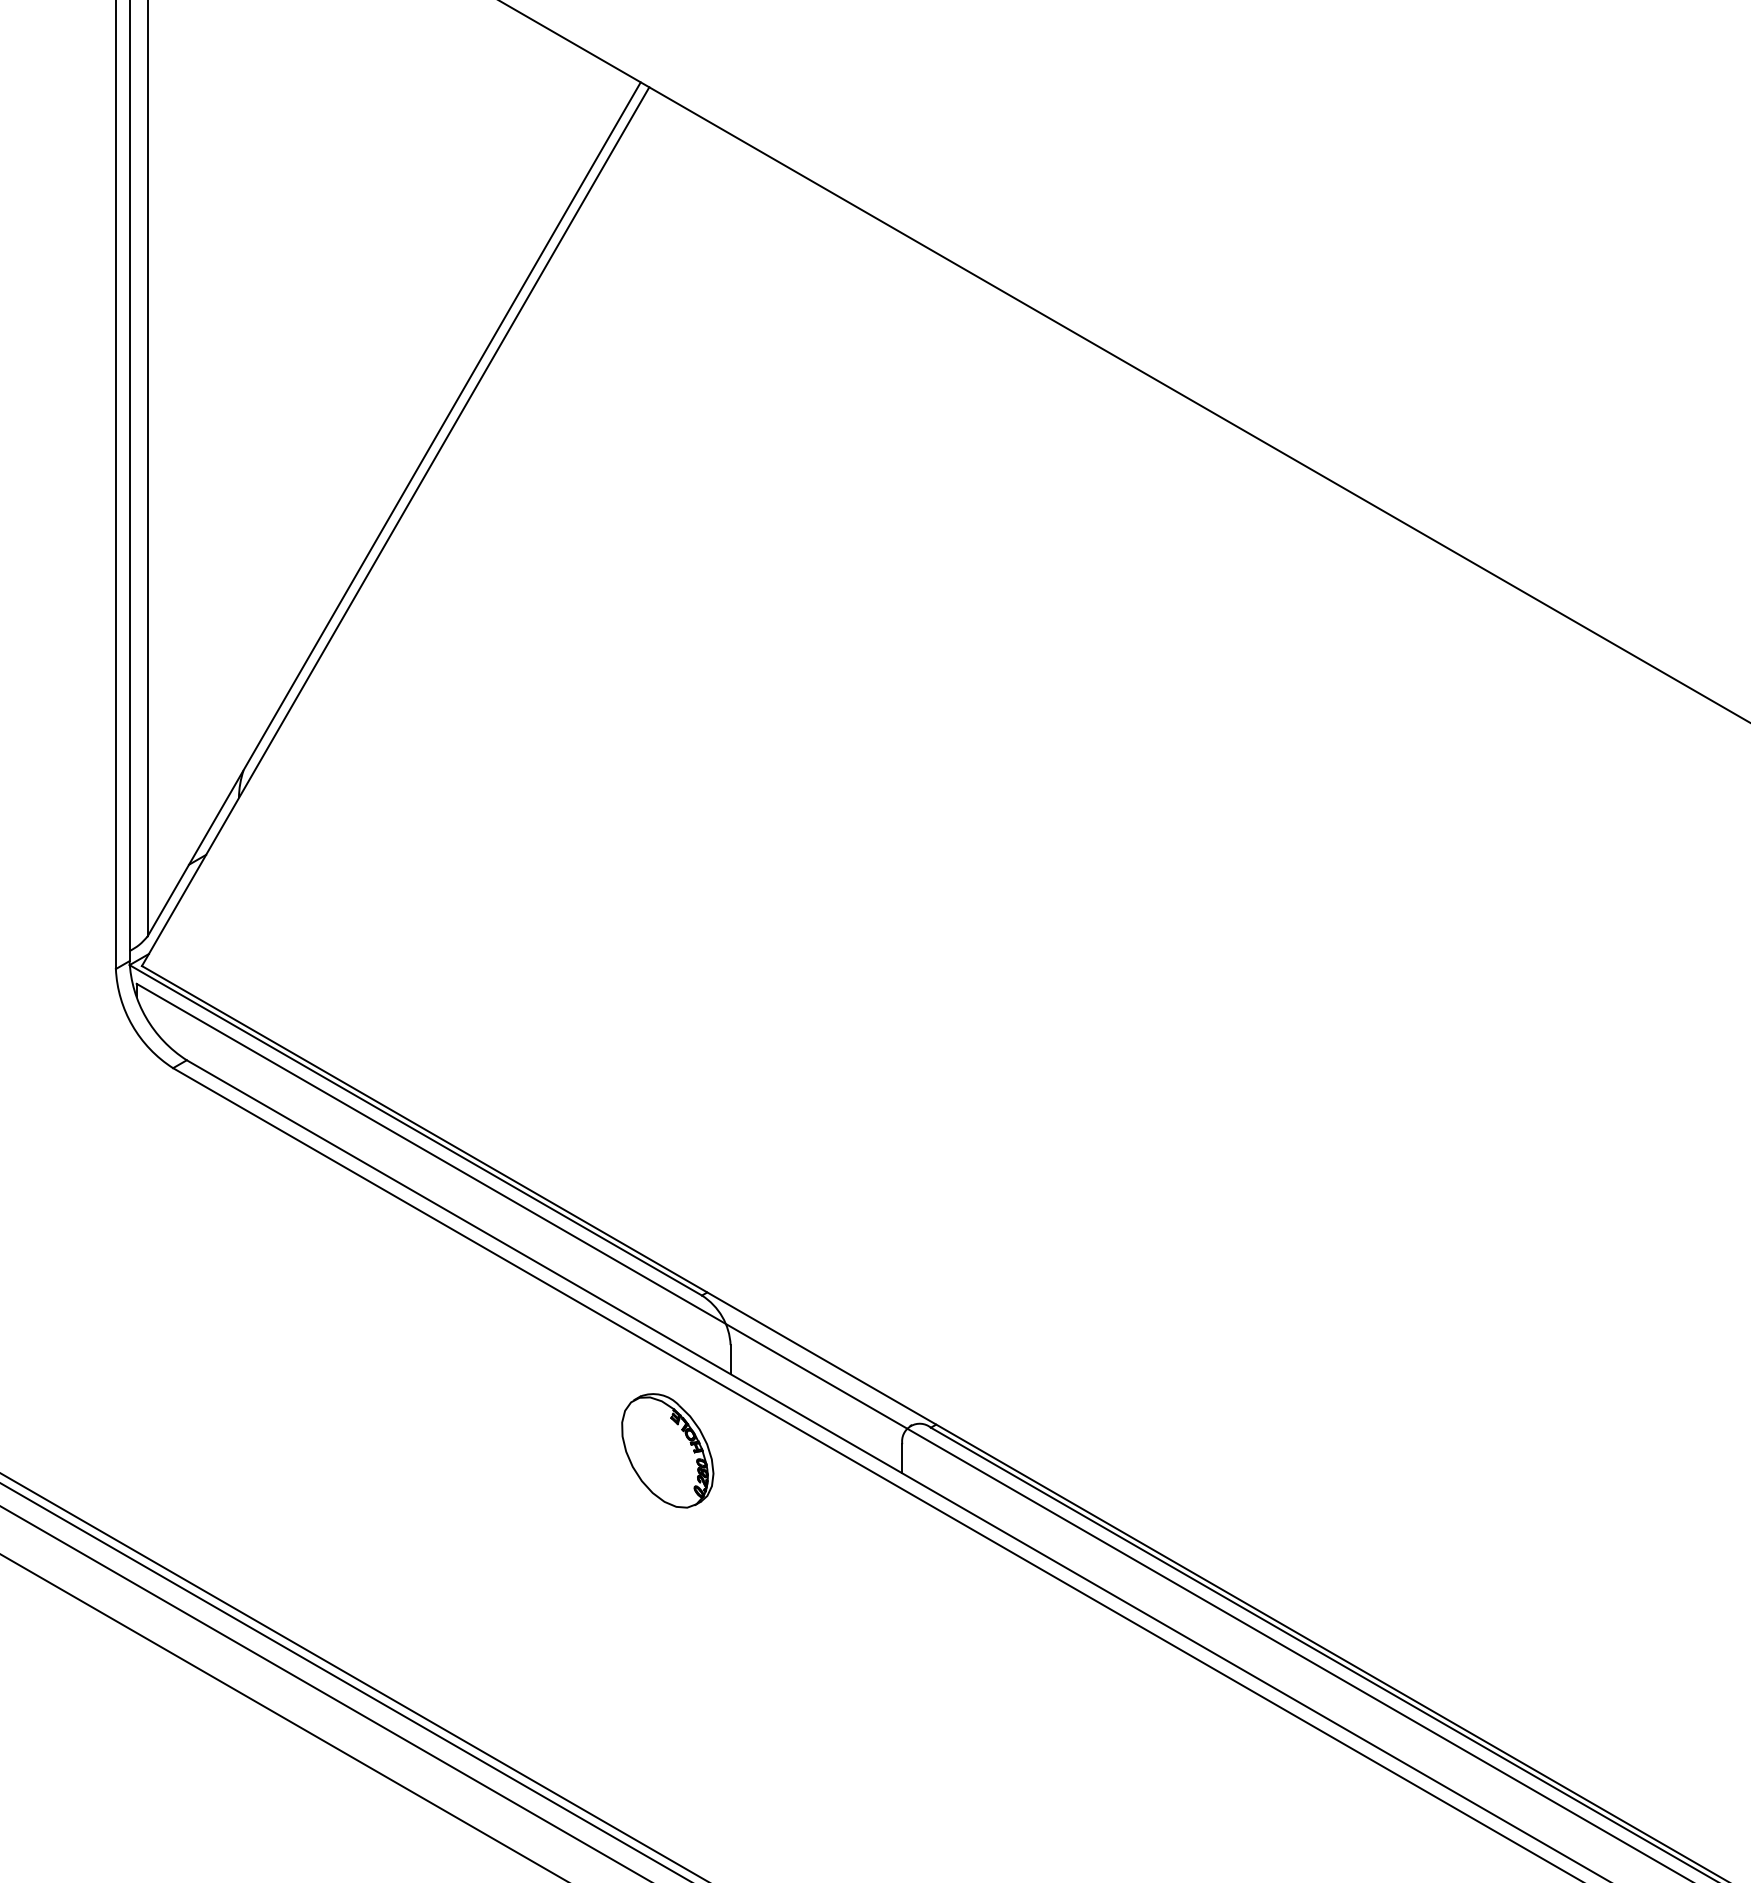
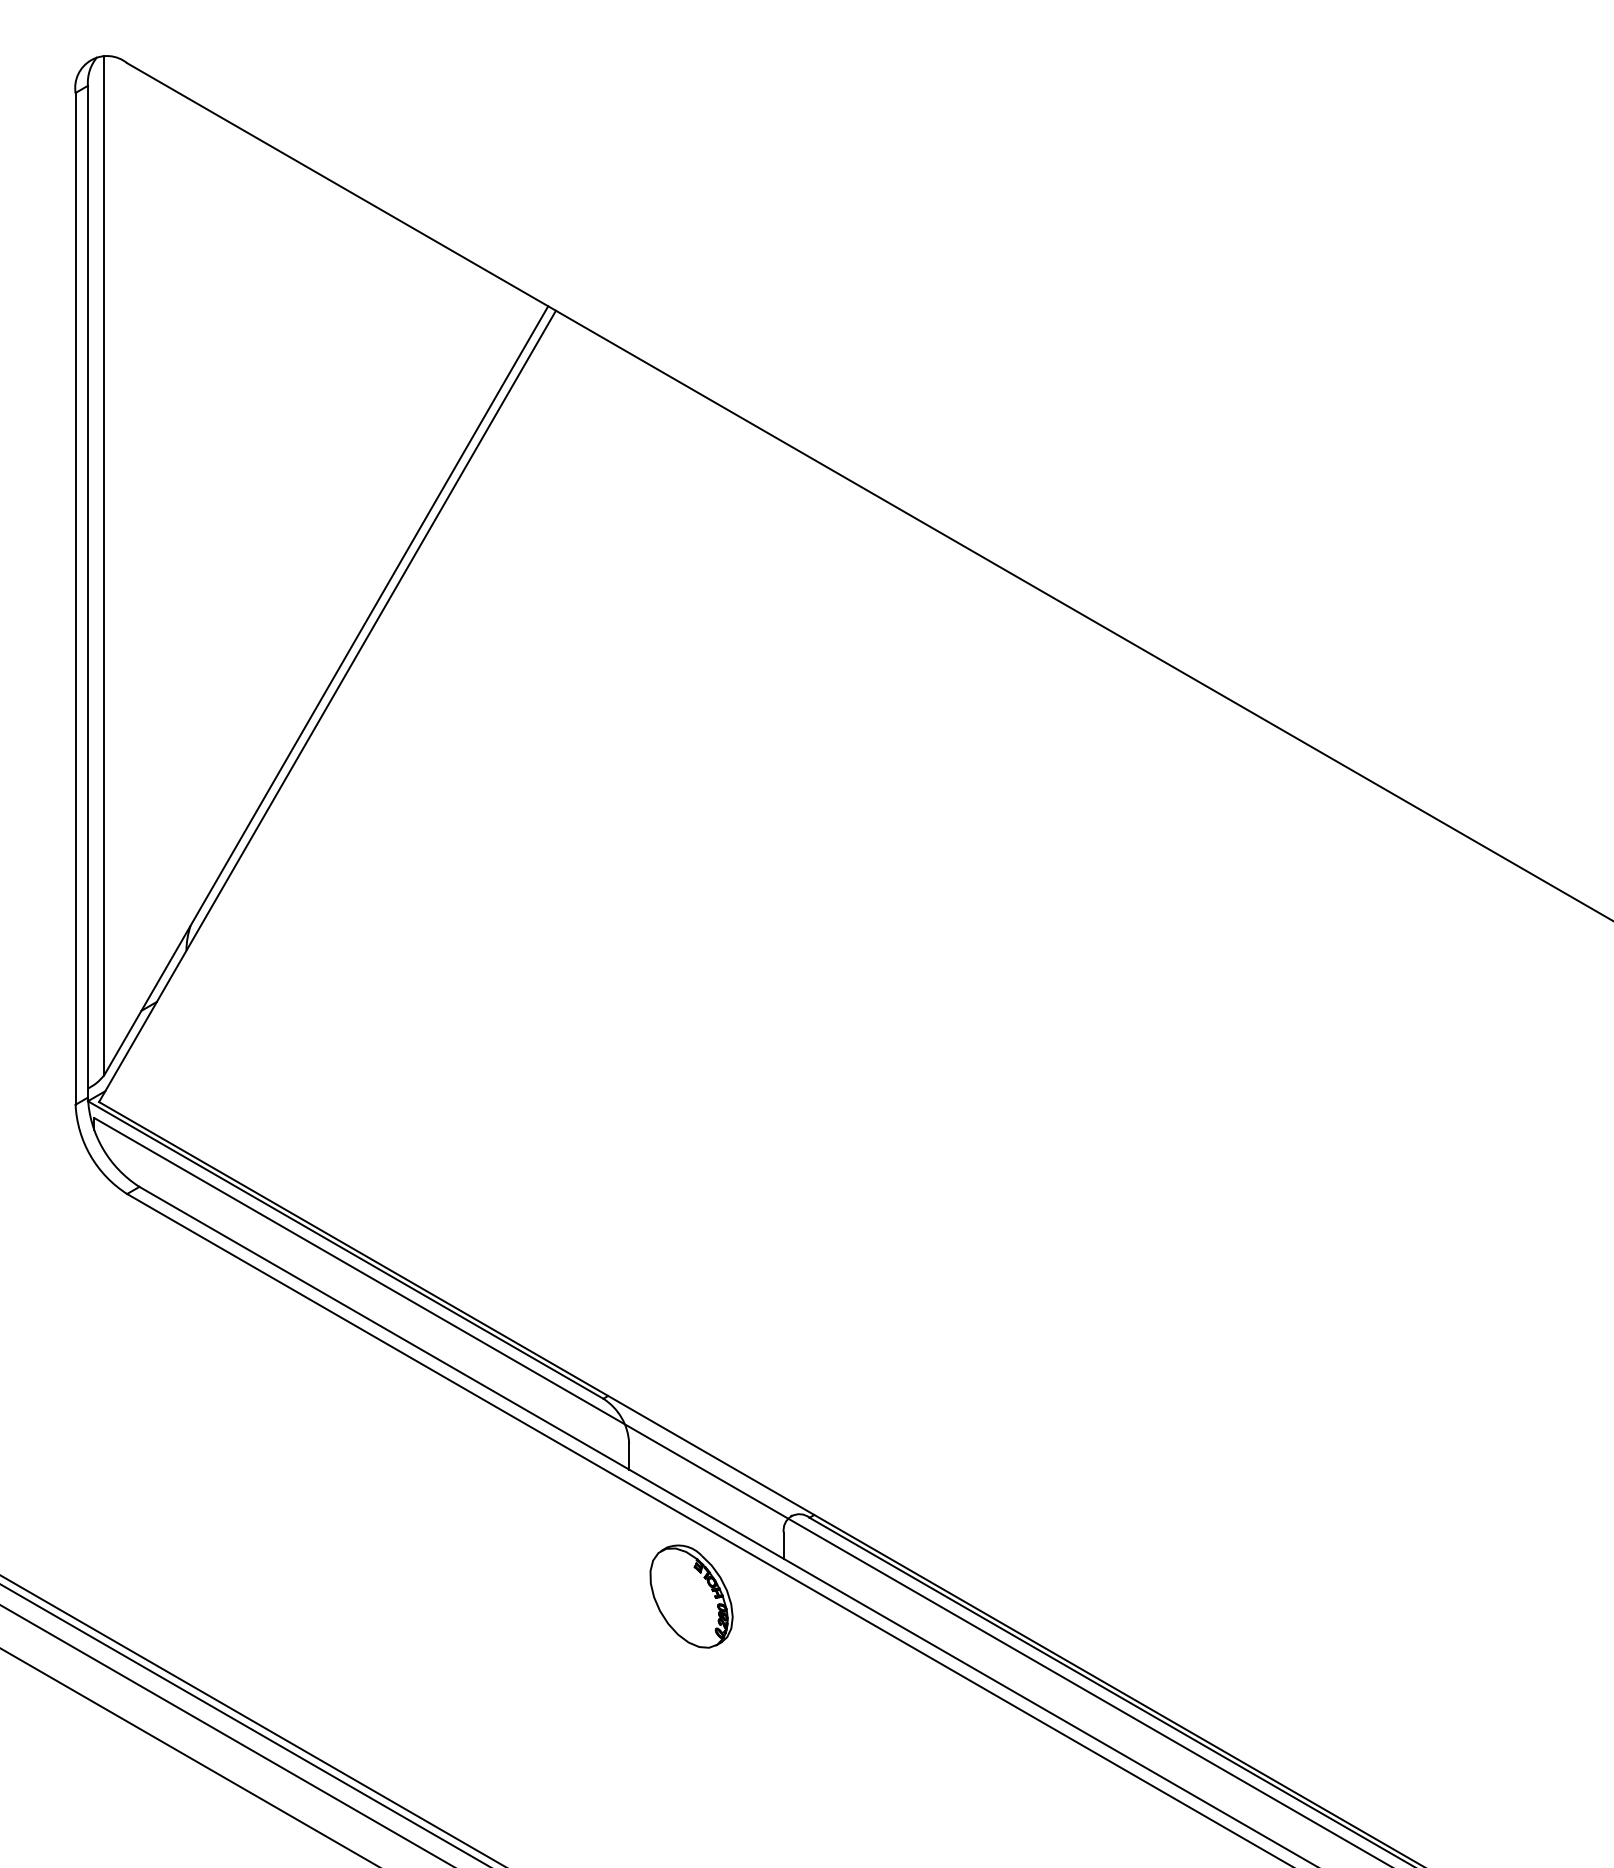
part: (667, 1450) -> (691, 1596), moved

